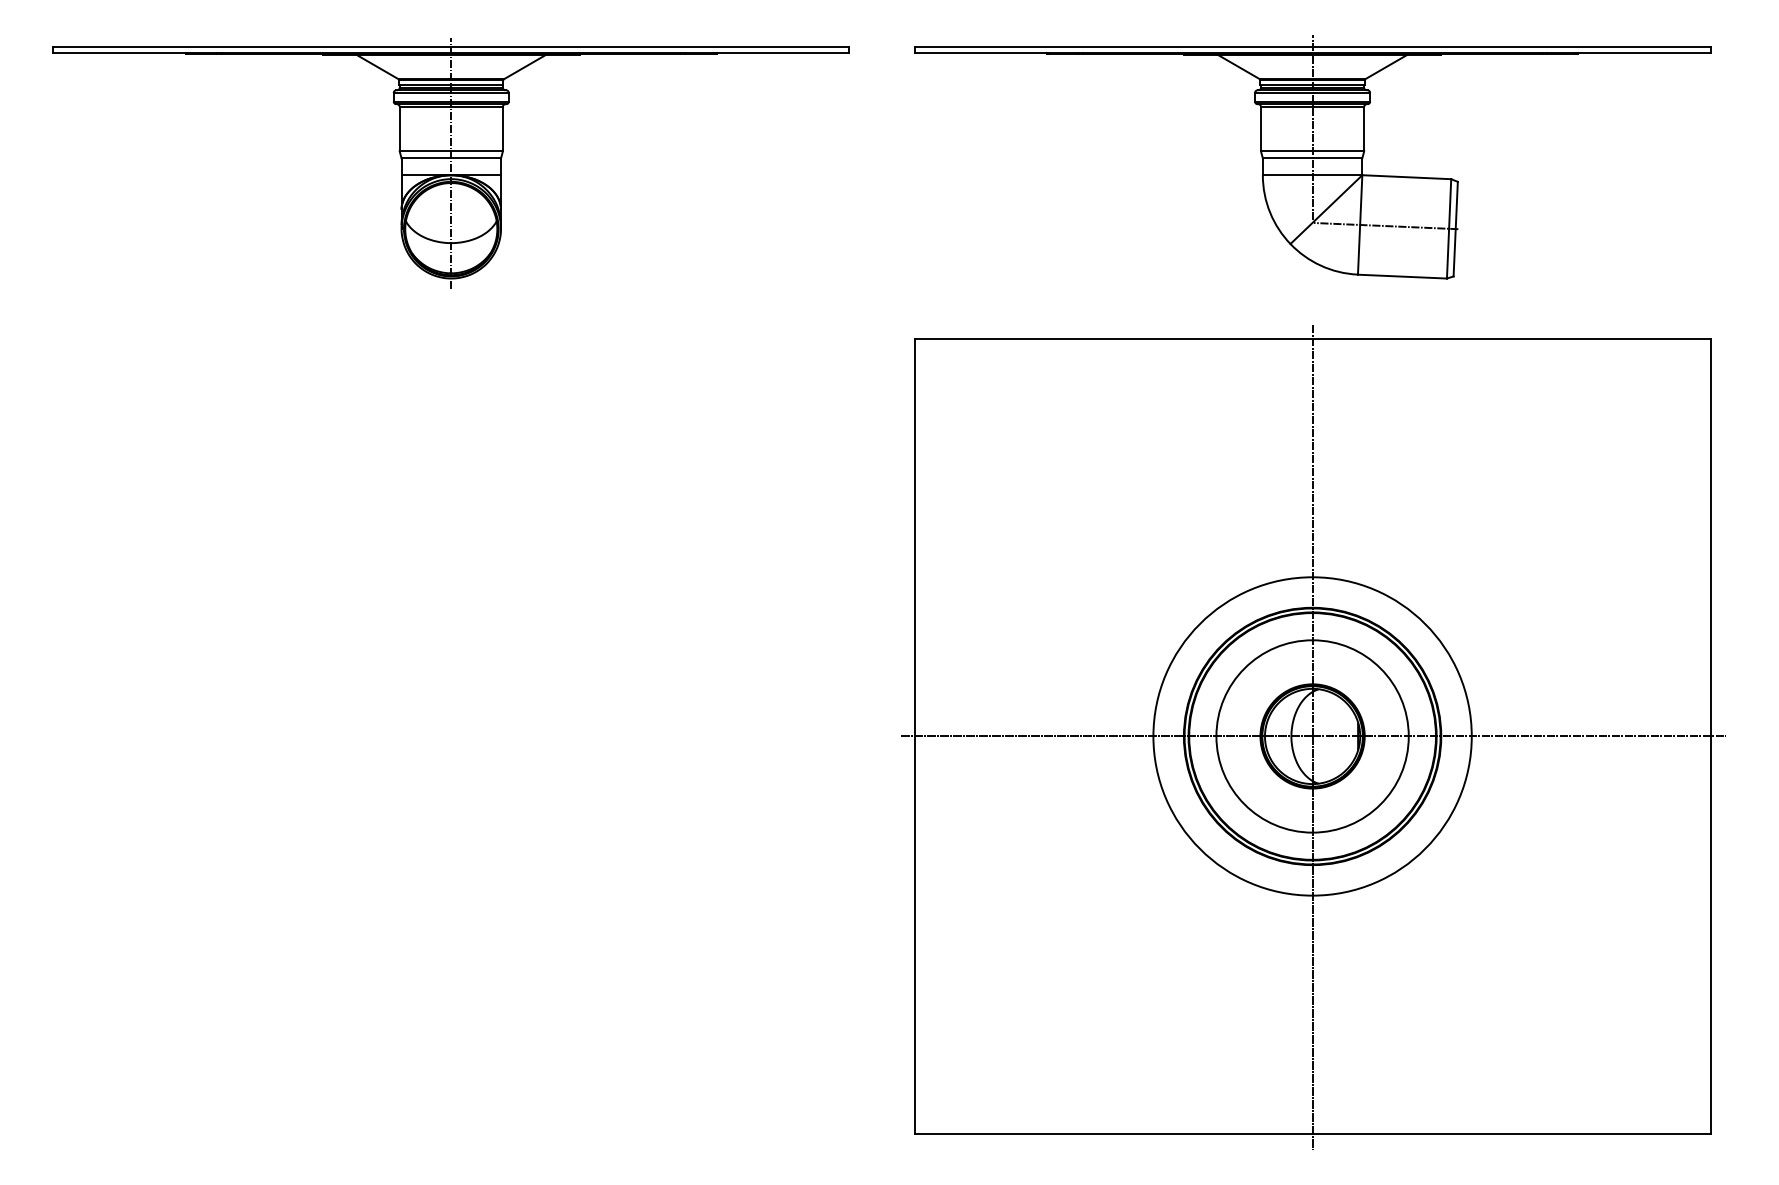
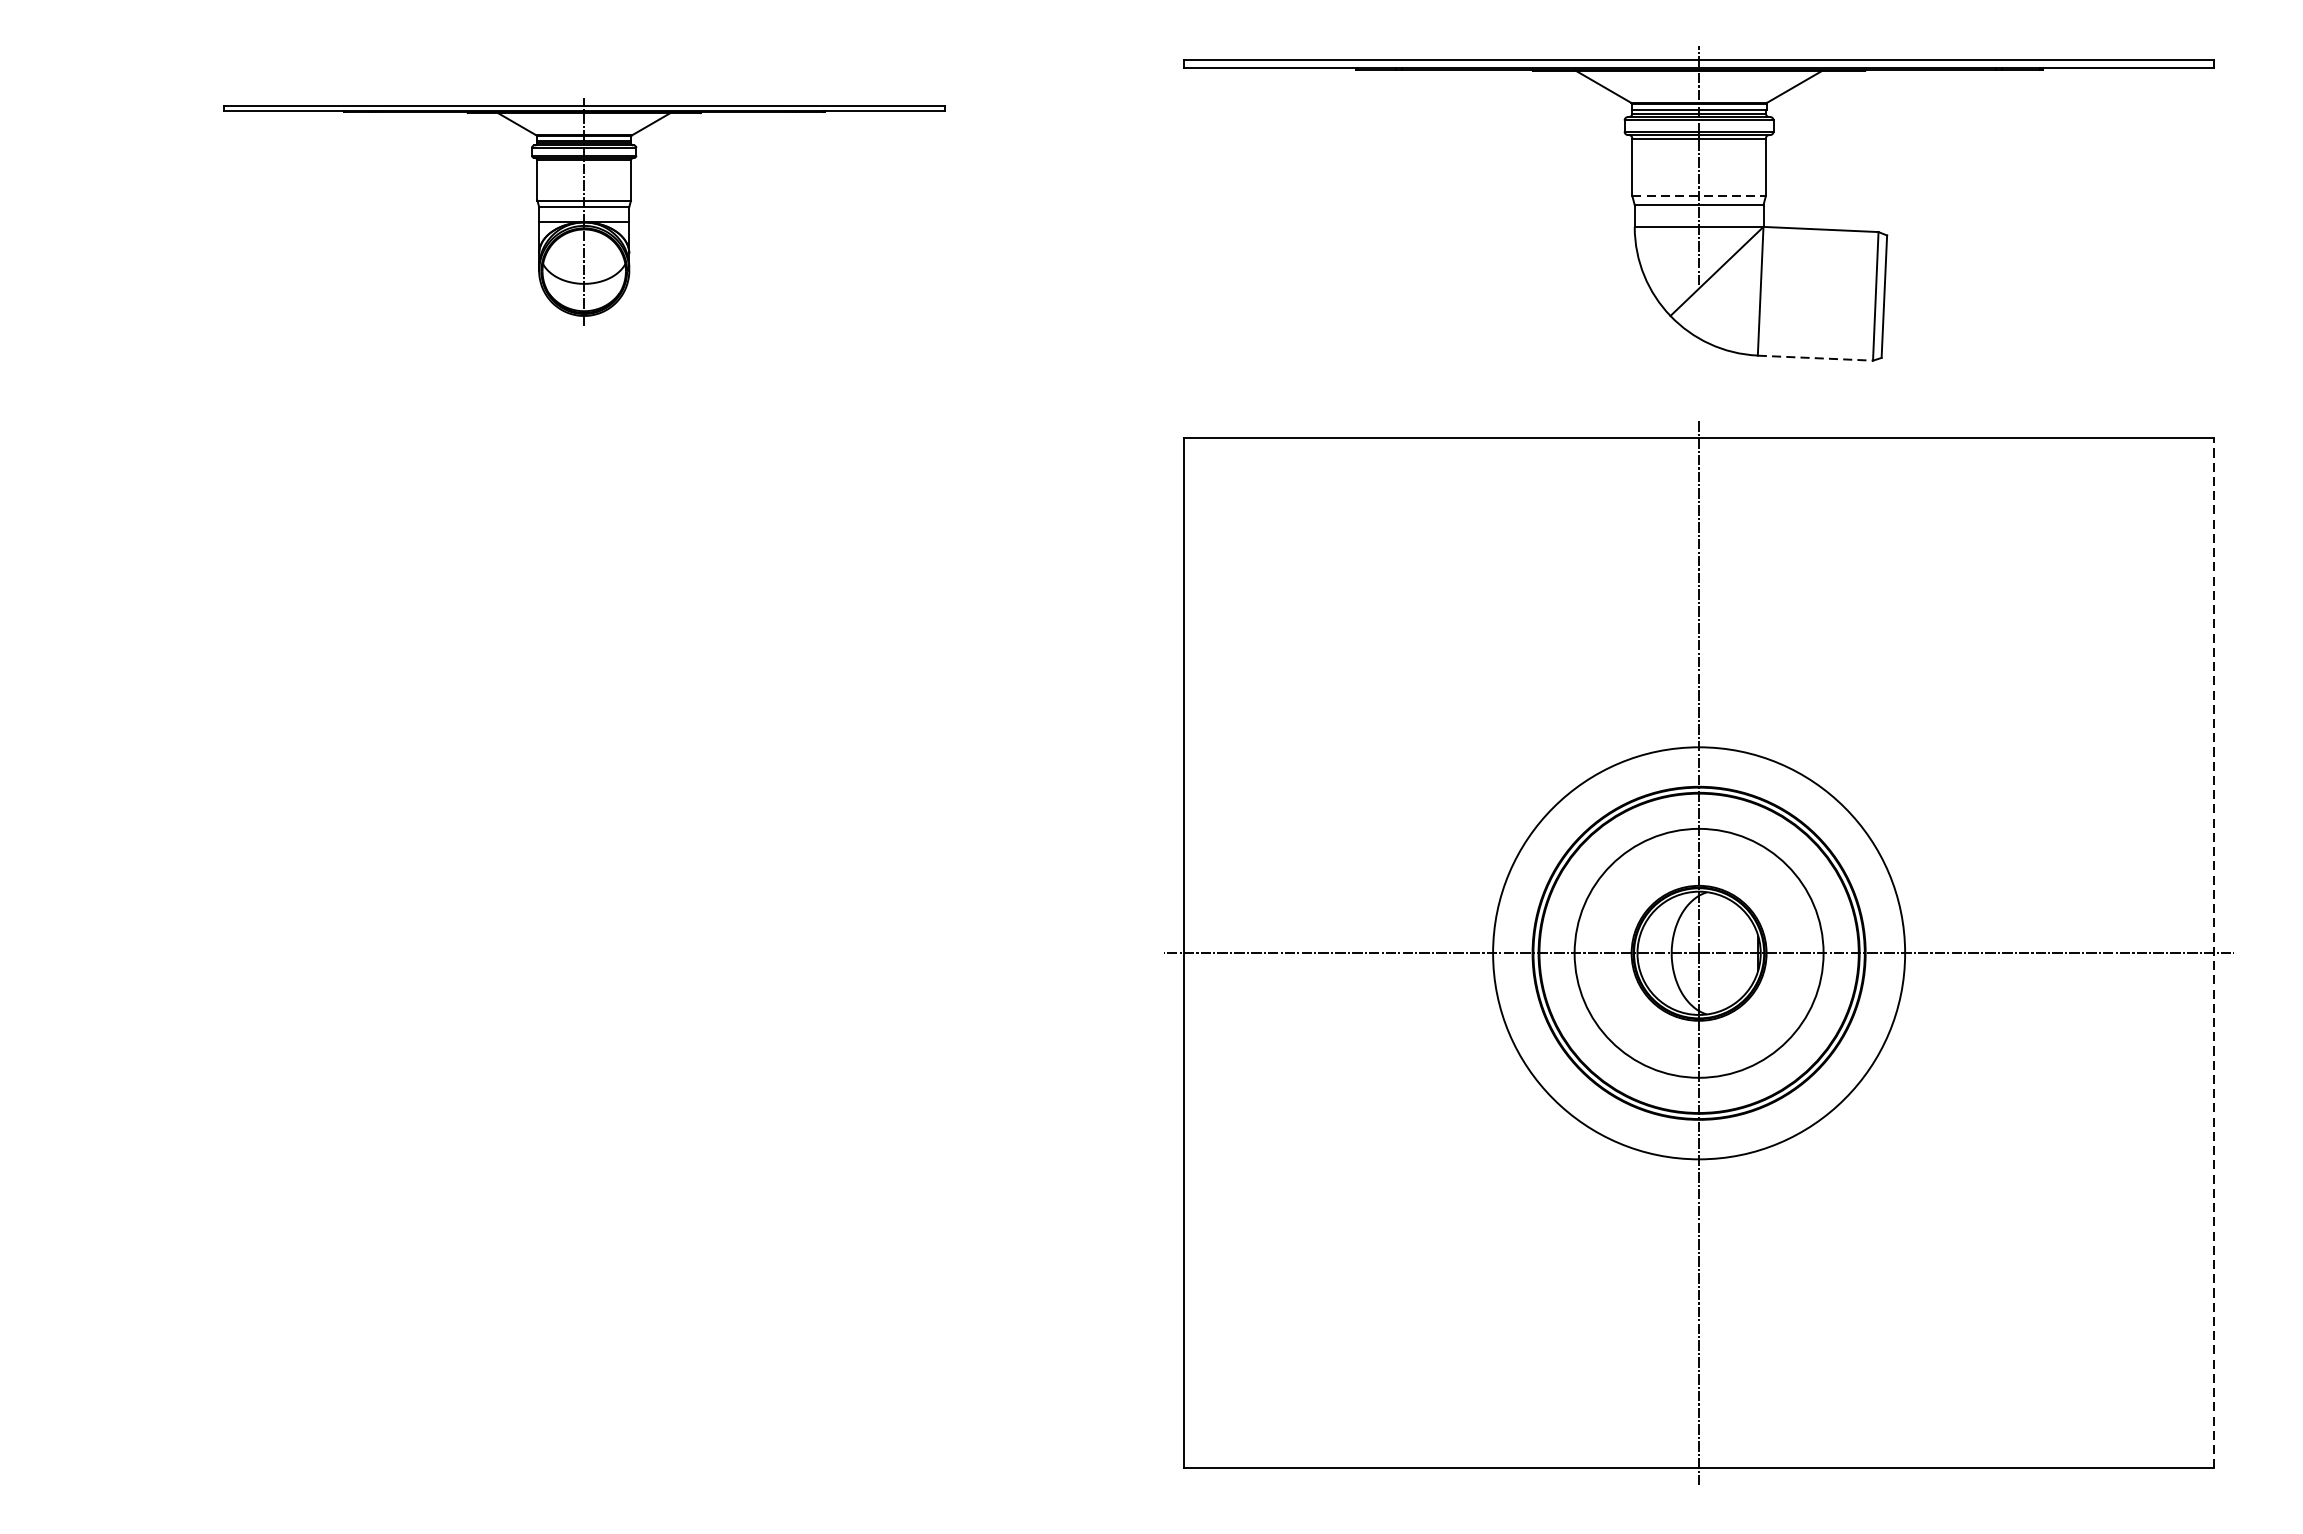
line: (1312, 151) -> (1698, 196), solid -> dashed
part: (450, 163) -> (583, 211), size x0.7
line: (1385, 225) -> (1793, 291), removed
line: (1402, 276) -> (1815, 358), solid -> dashed
line: (1710, 736) -> (2214, 953), solid -> dashed

